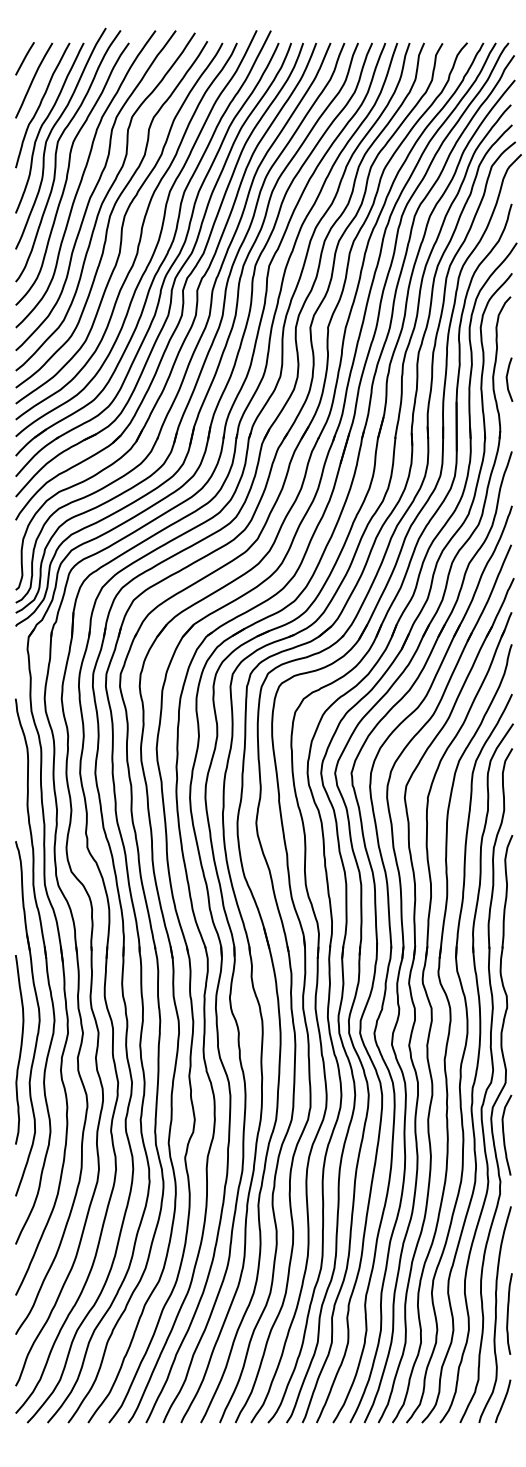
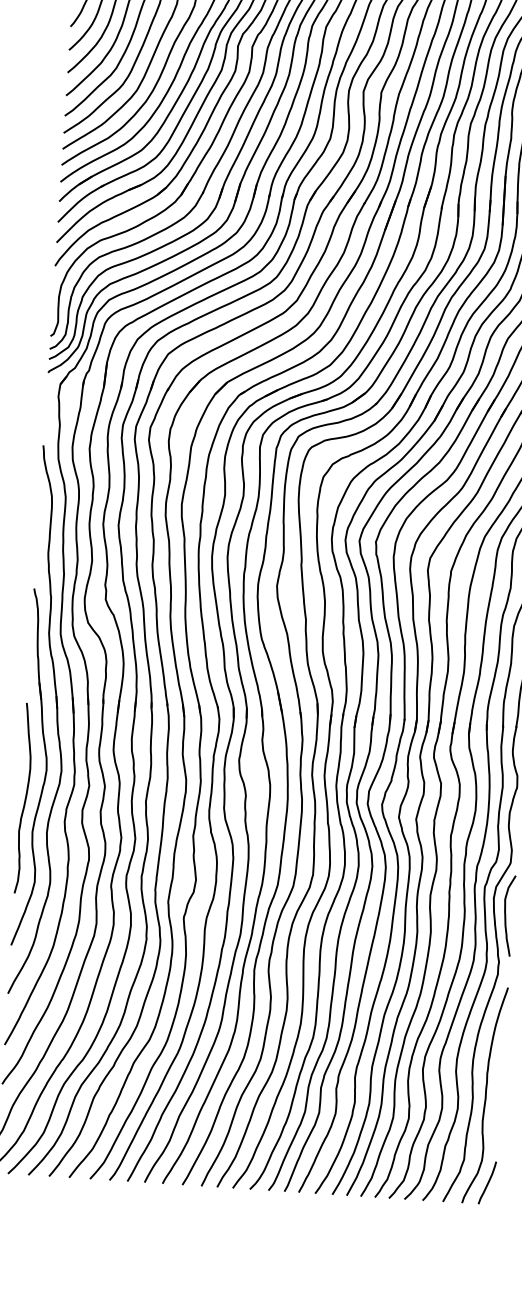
curve: (508, 1313) -> (498, 1095), removed

